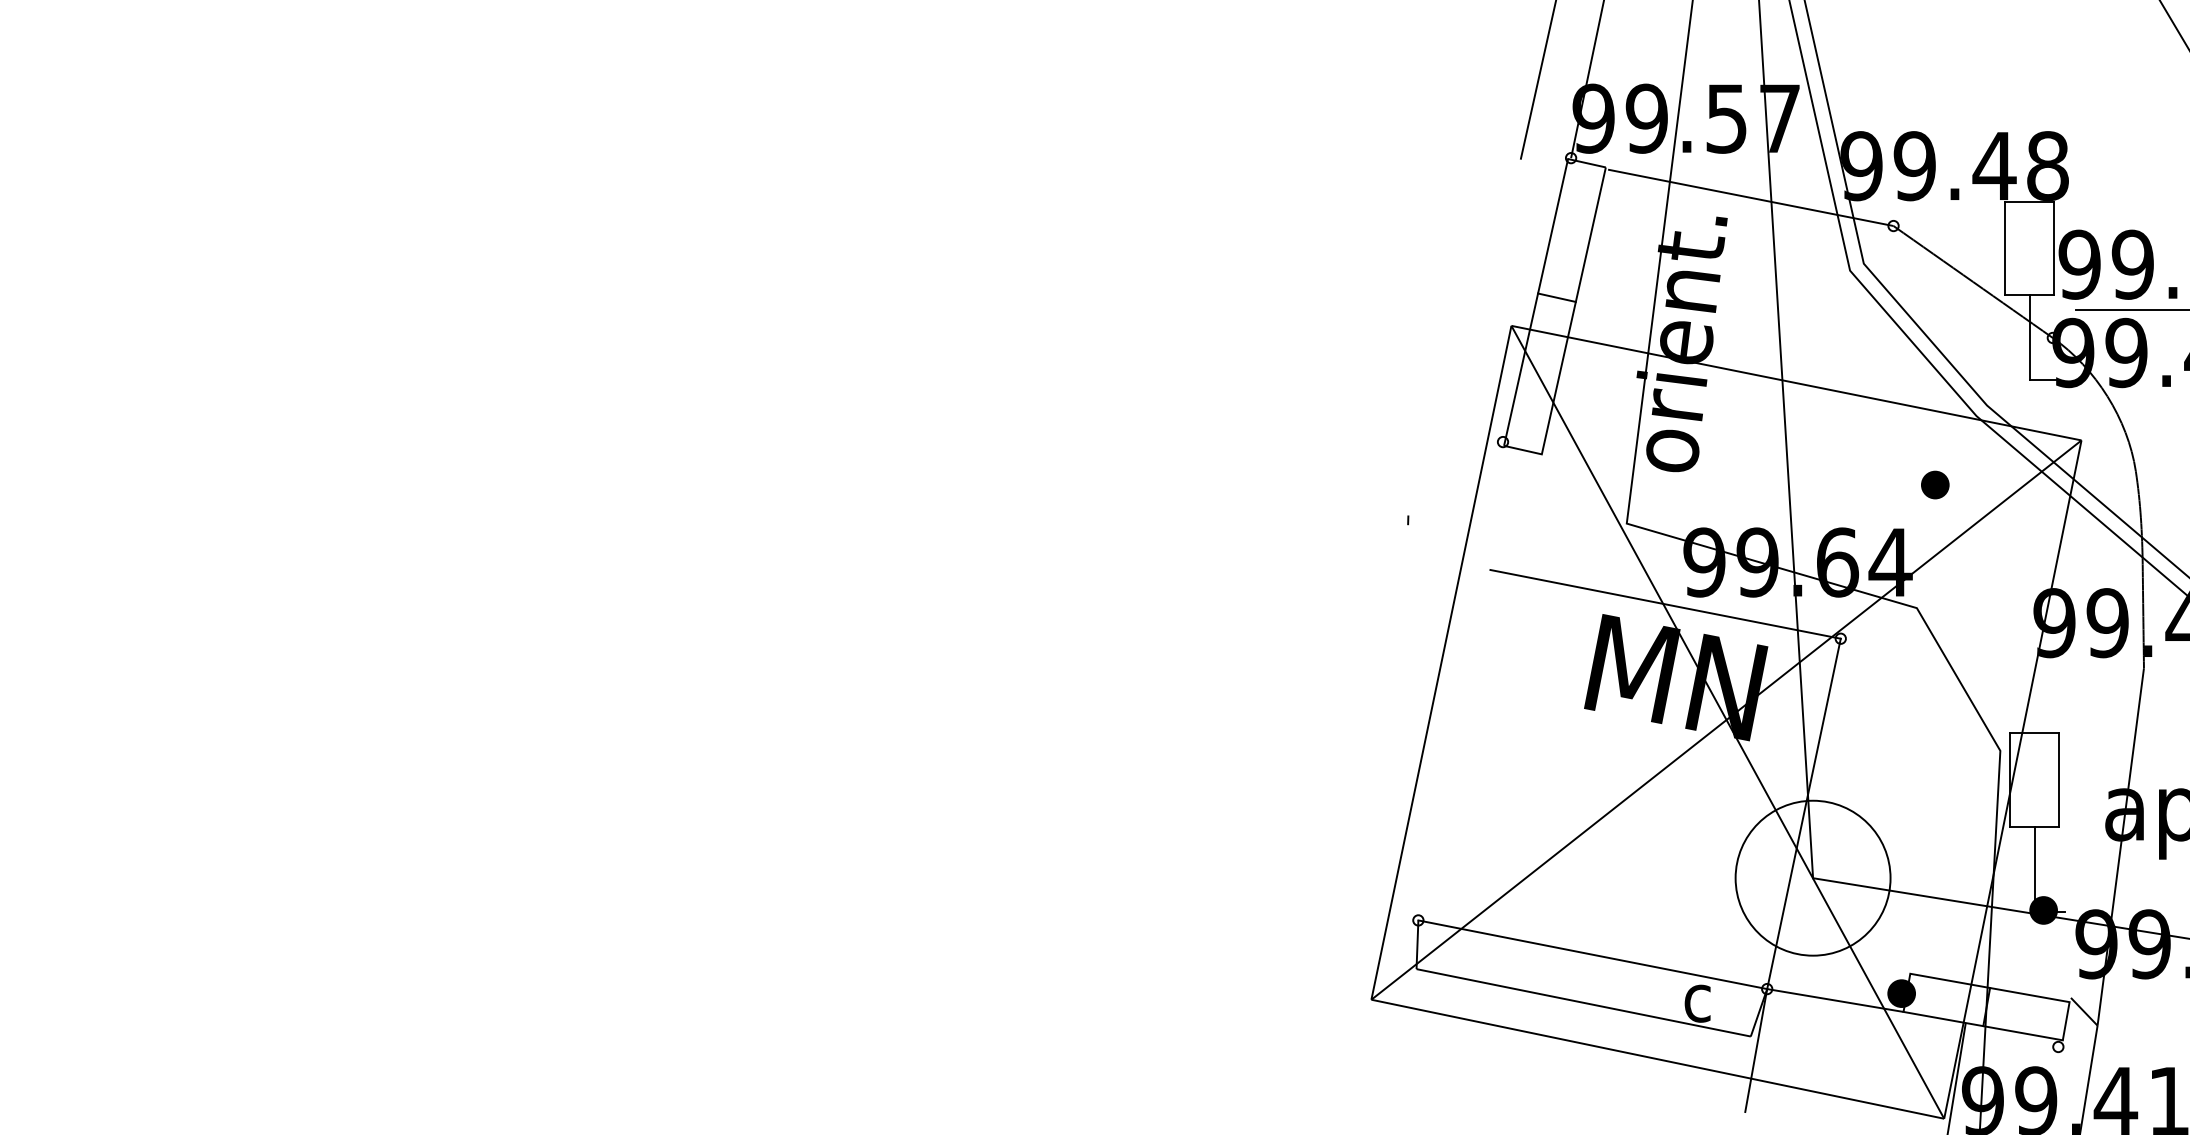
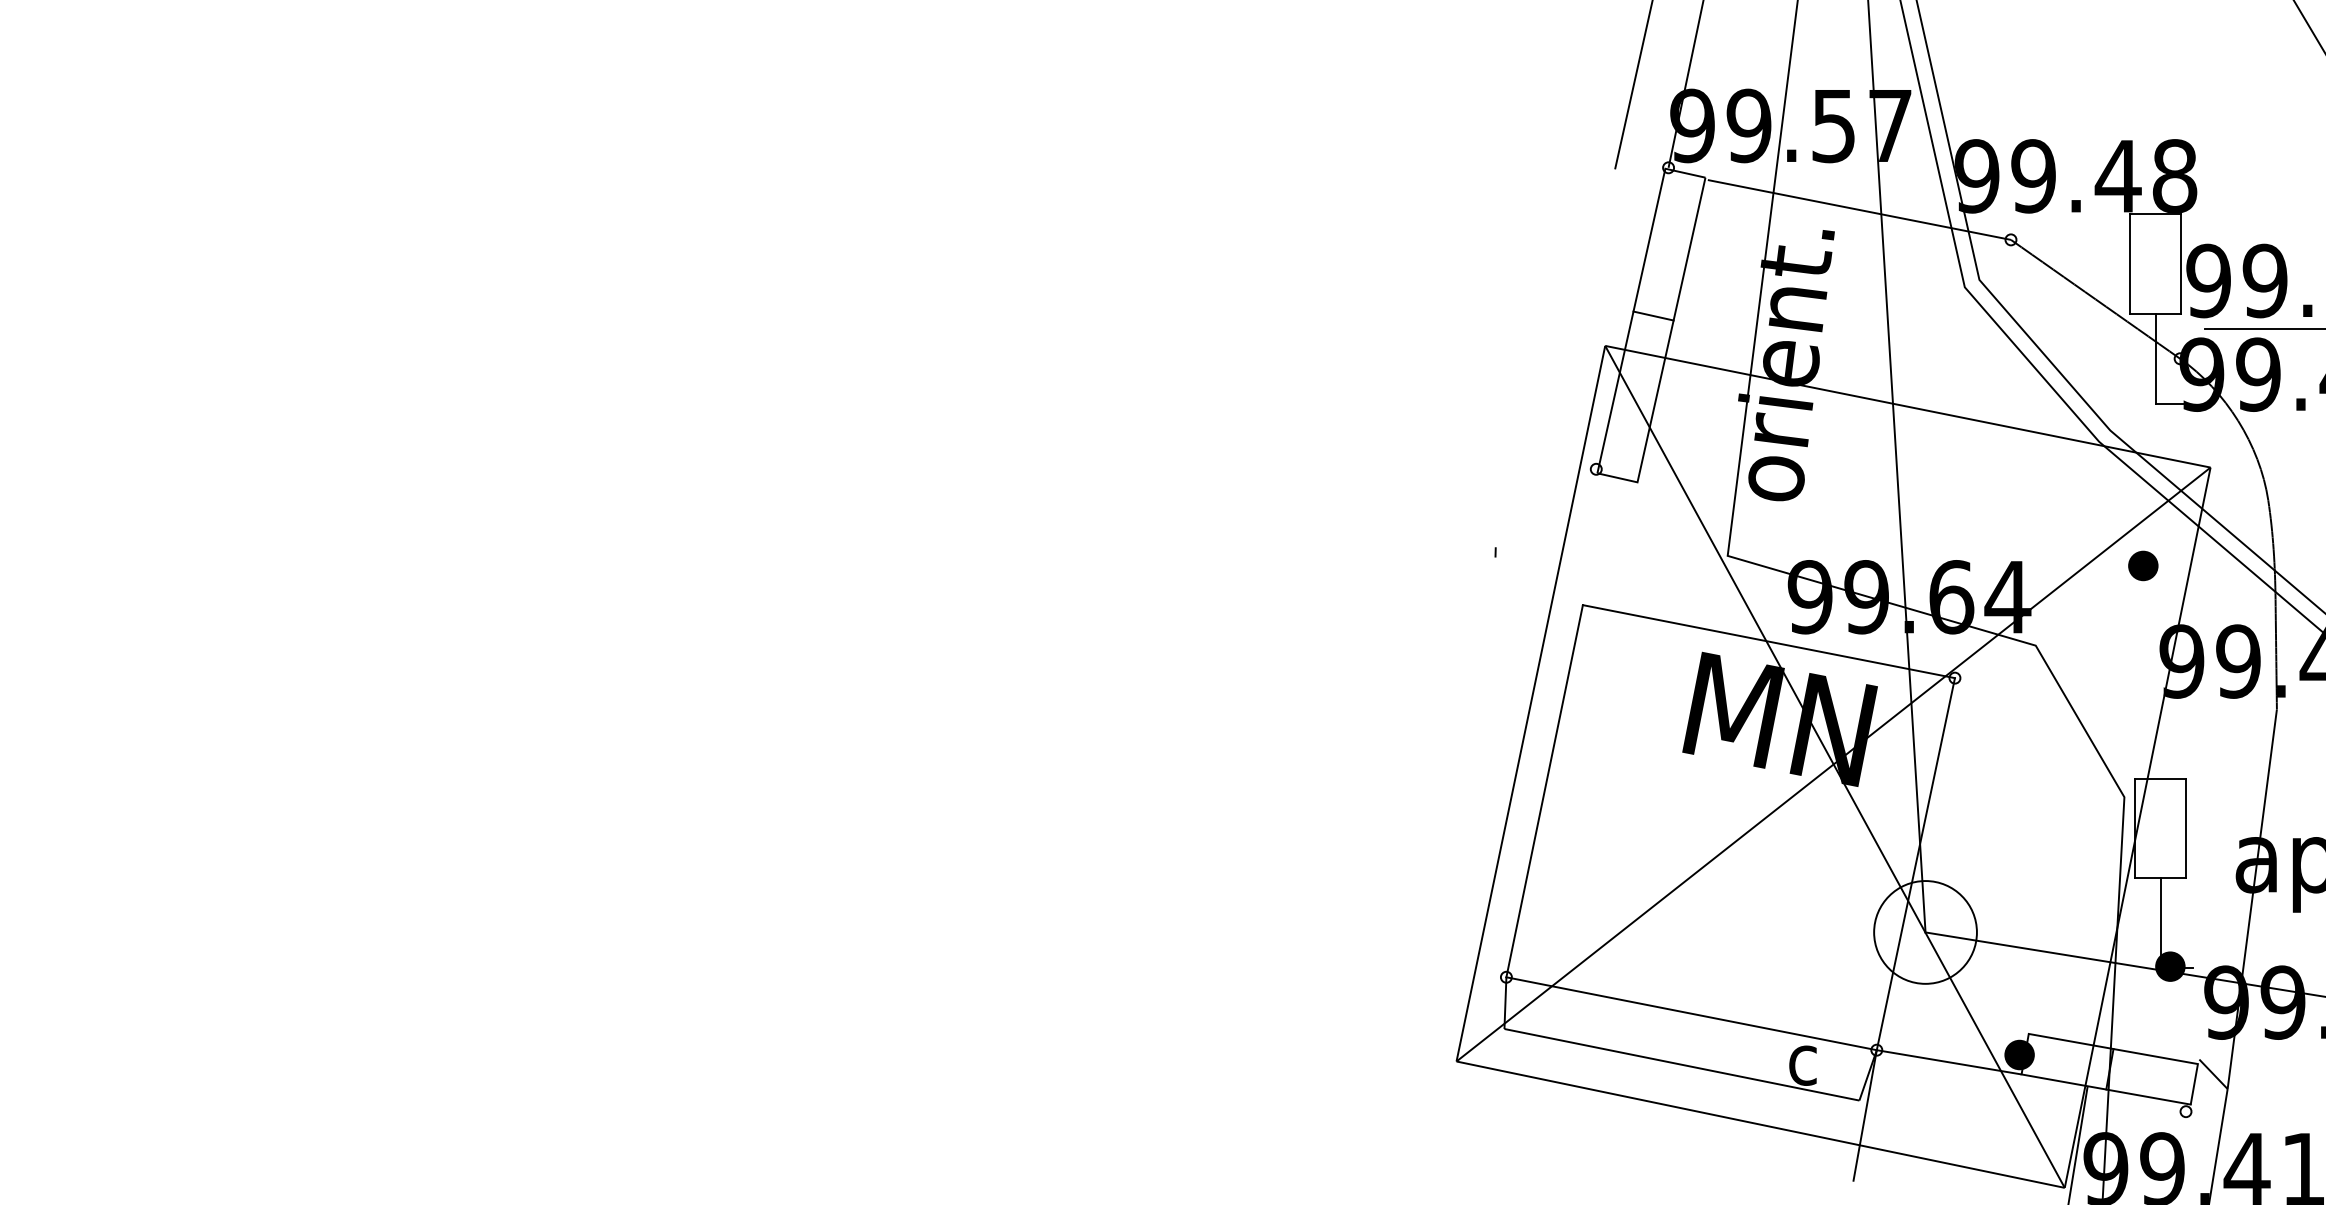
part: (1935, 484) -> (2143, 565), moved
line: (1454, 745) -> (1544, 791), added
circle: (1813, 878) -> (1925, 932), size x0.62

